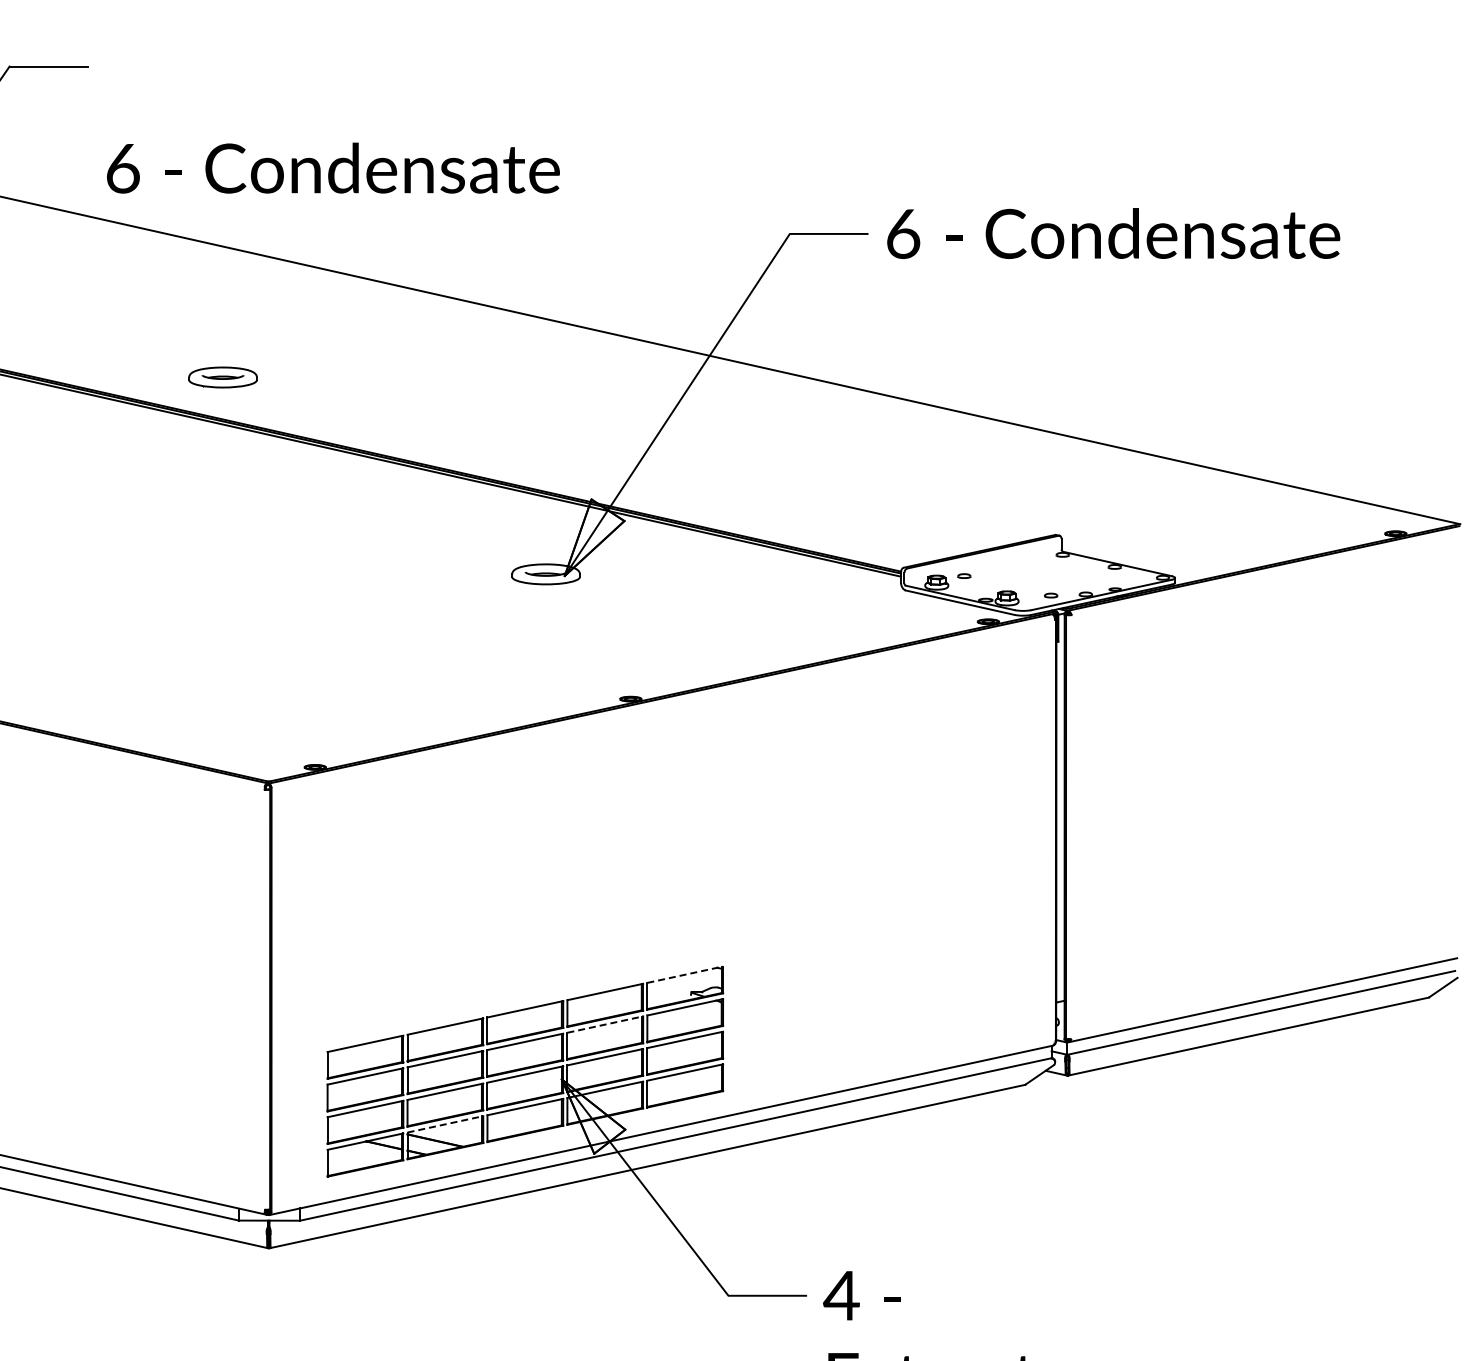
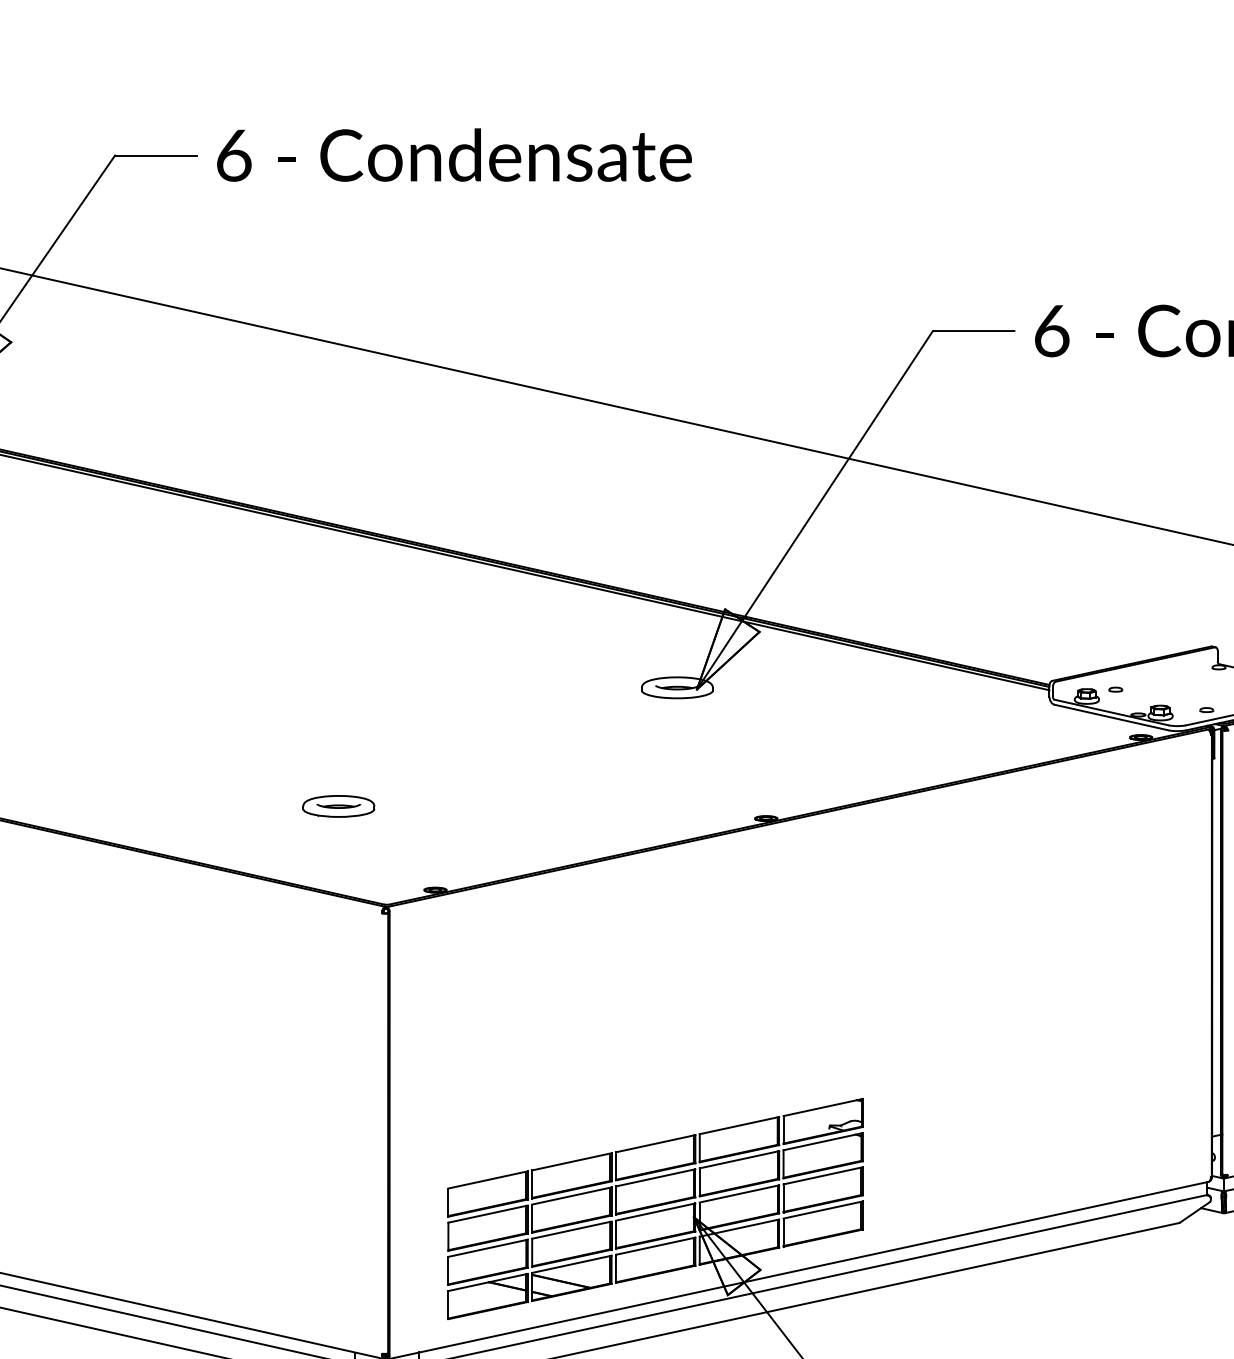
text: (333, 167) -> (454, 154), moved
part: (222, 377) -> (338, 806), moved
line: (685, 974) -> (823, 1107), dashed -> solid
line: (605, 1024) -> (739, 1159), dashed -> solid
line: (445, 1124) -> (571, 1264), dashed -> solid

